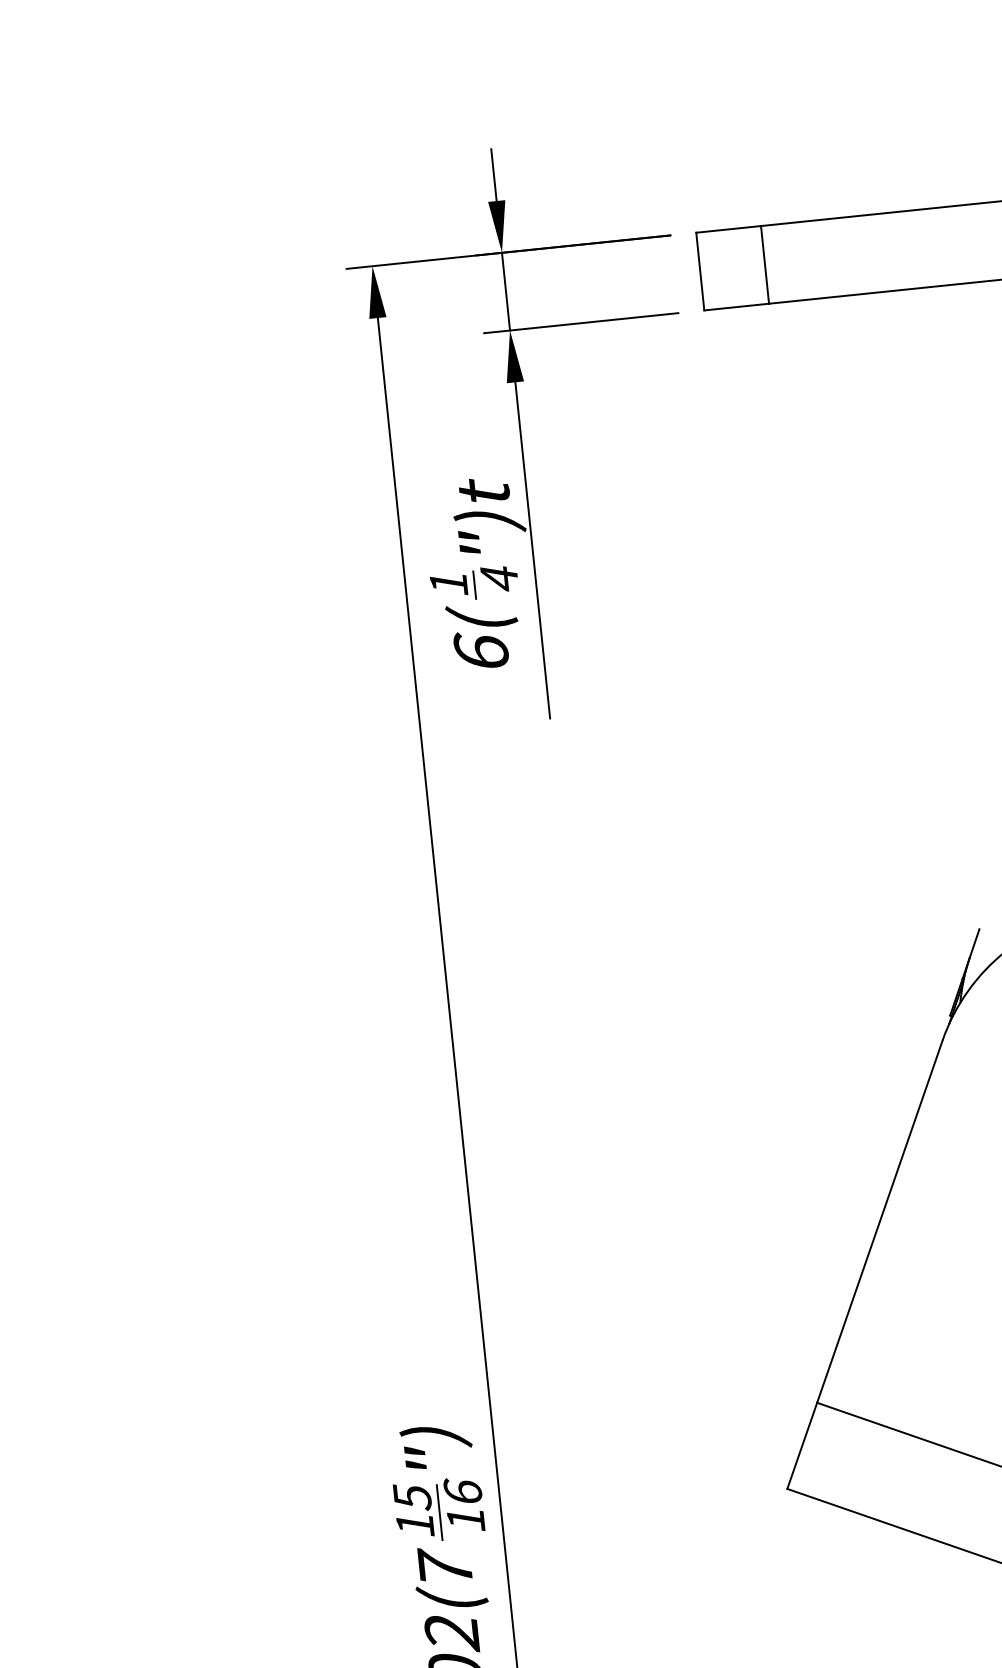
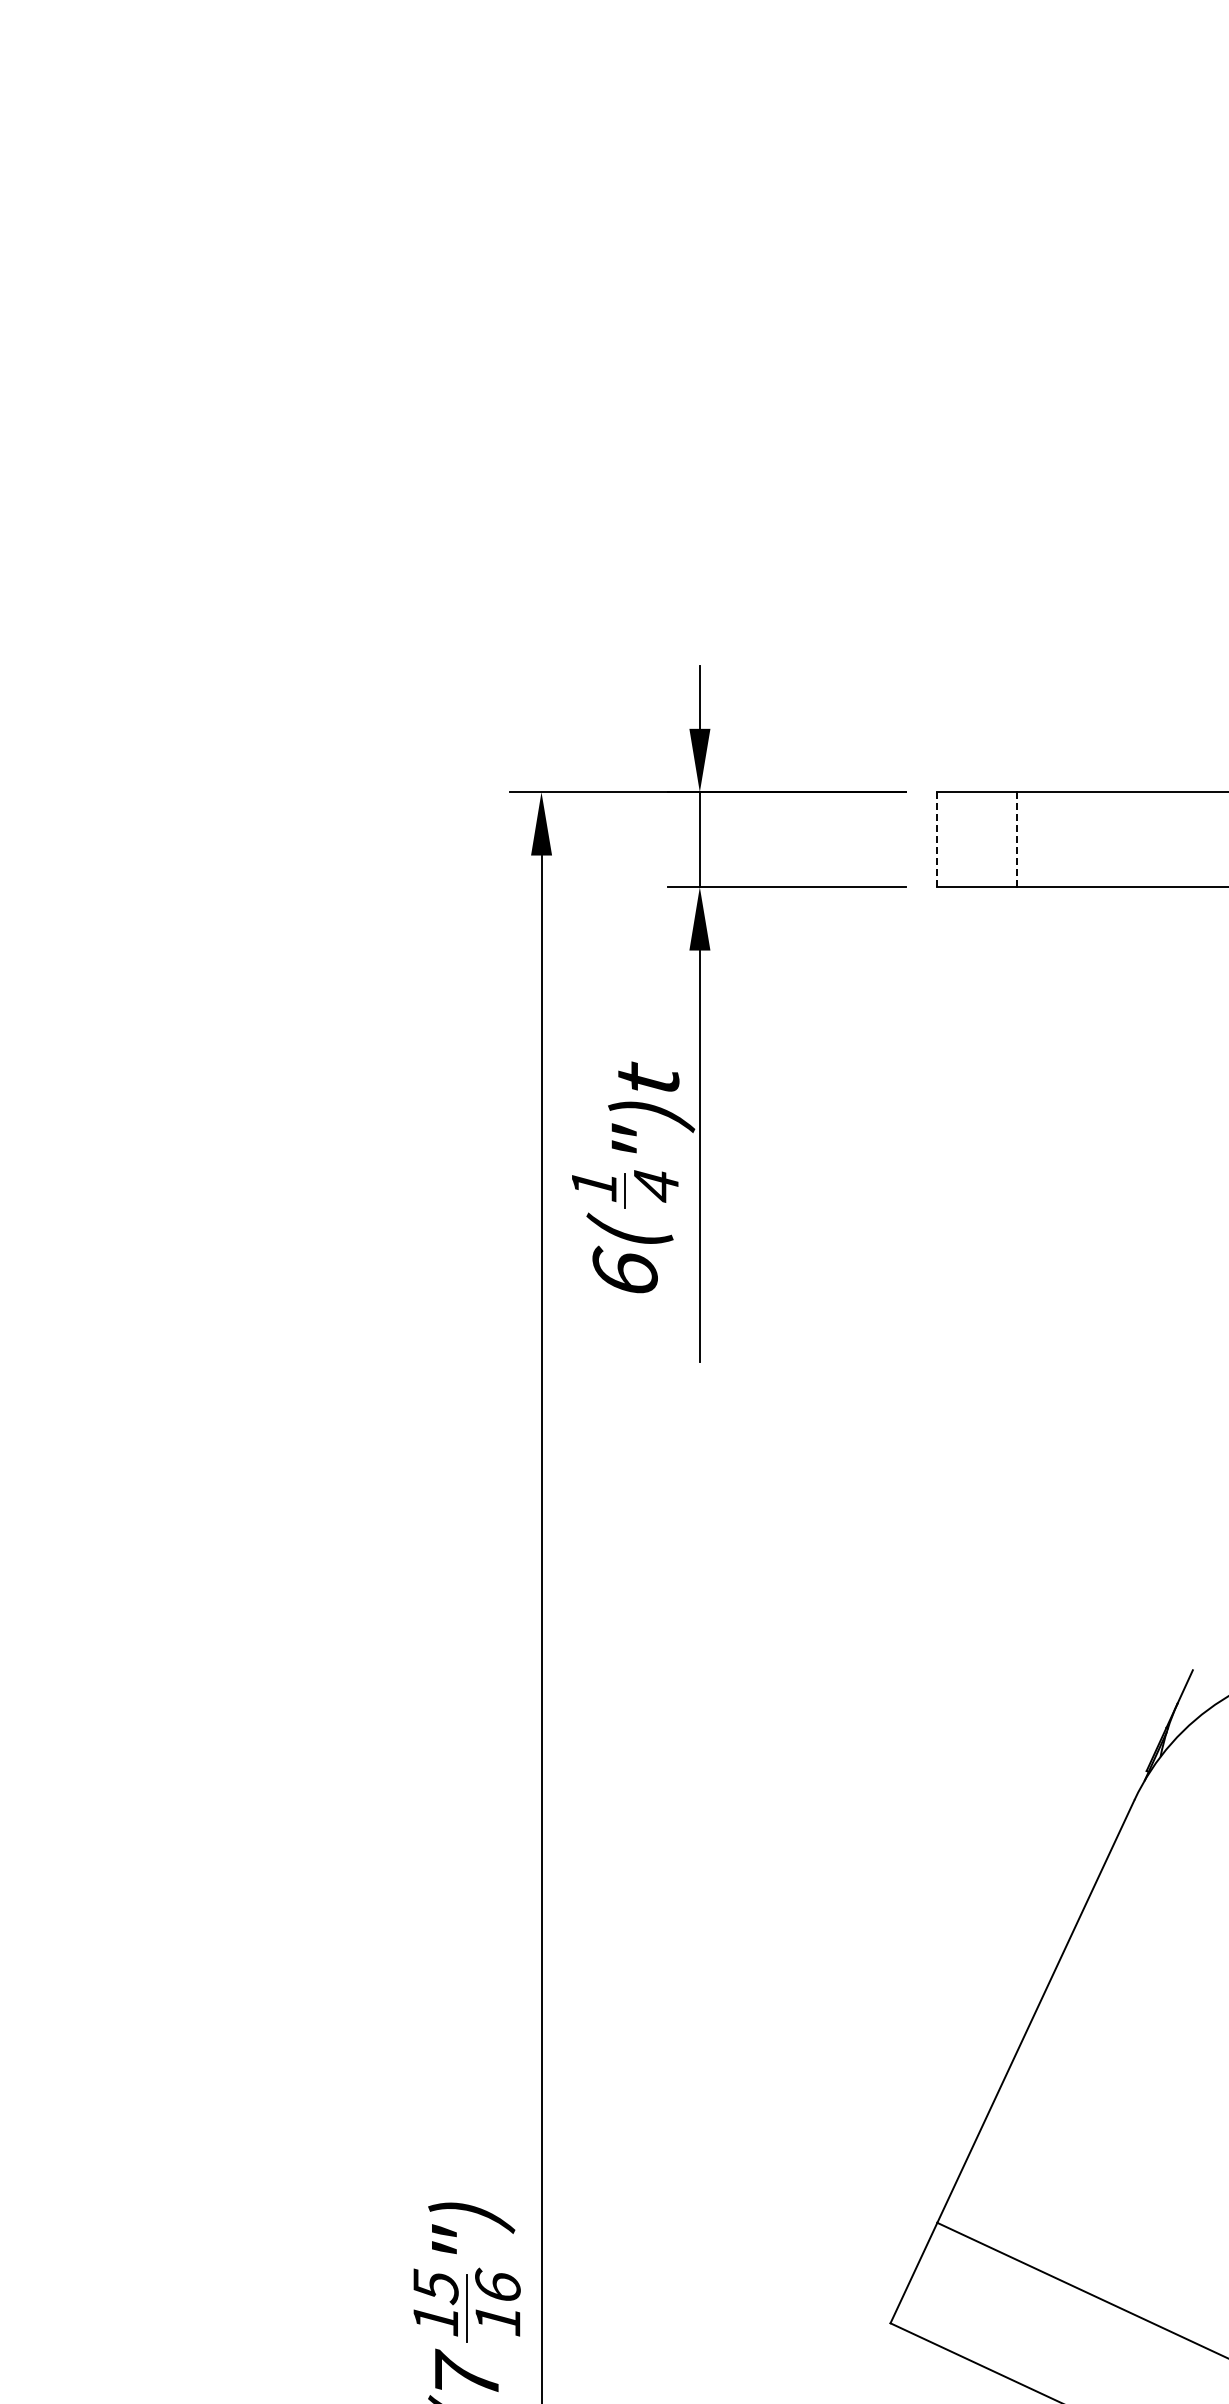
line: (764, 264) -> (1016, 839), solid -> dashed
line: (700, 271) -> (937, 839), solid -> dashed

